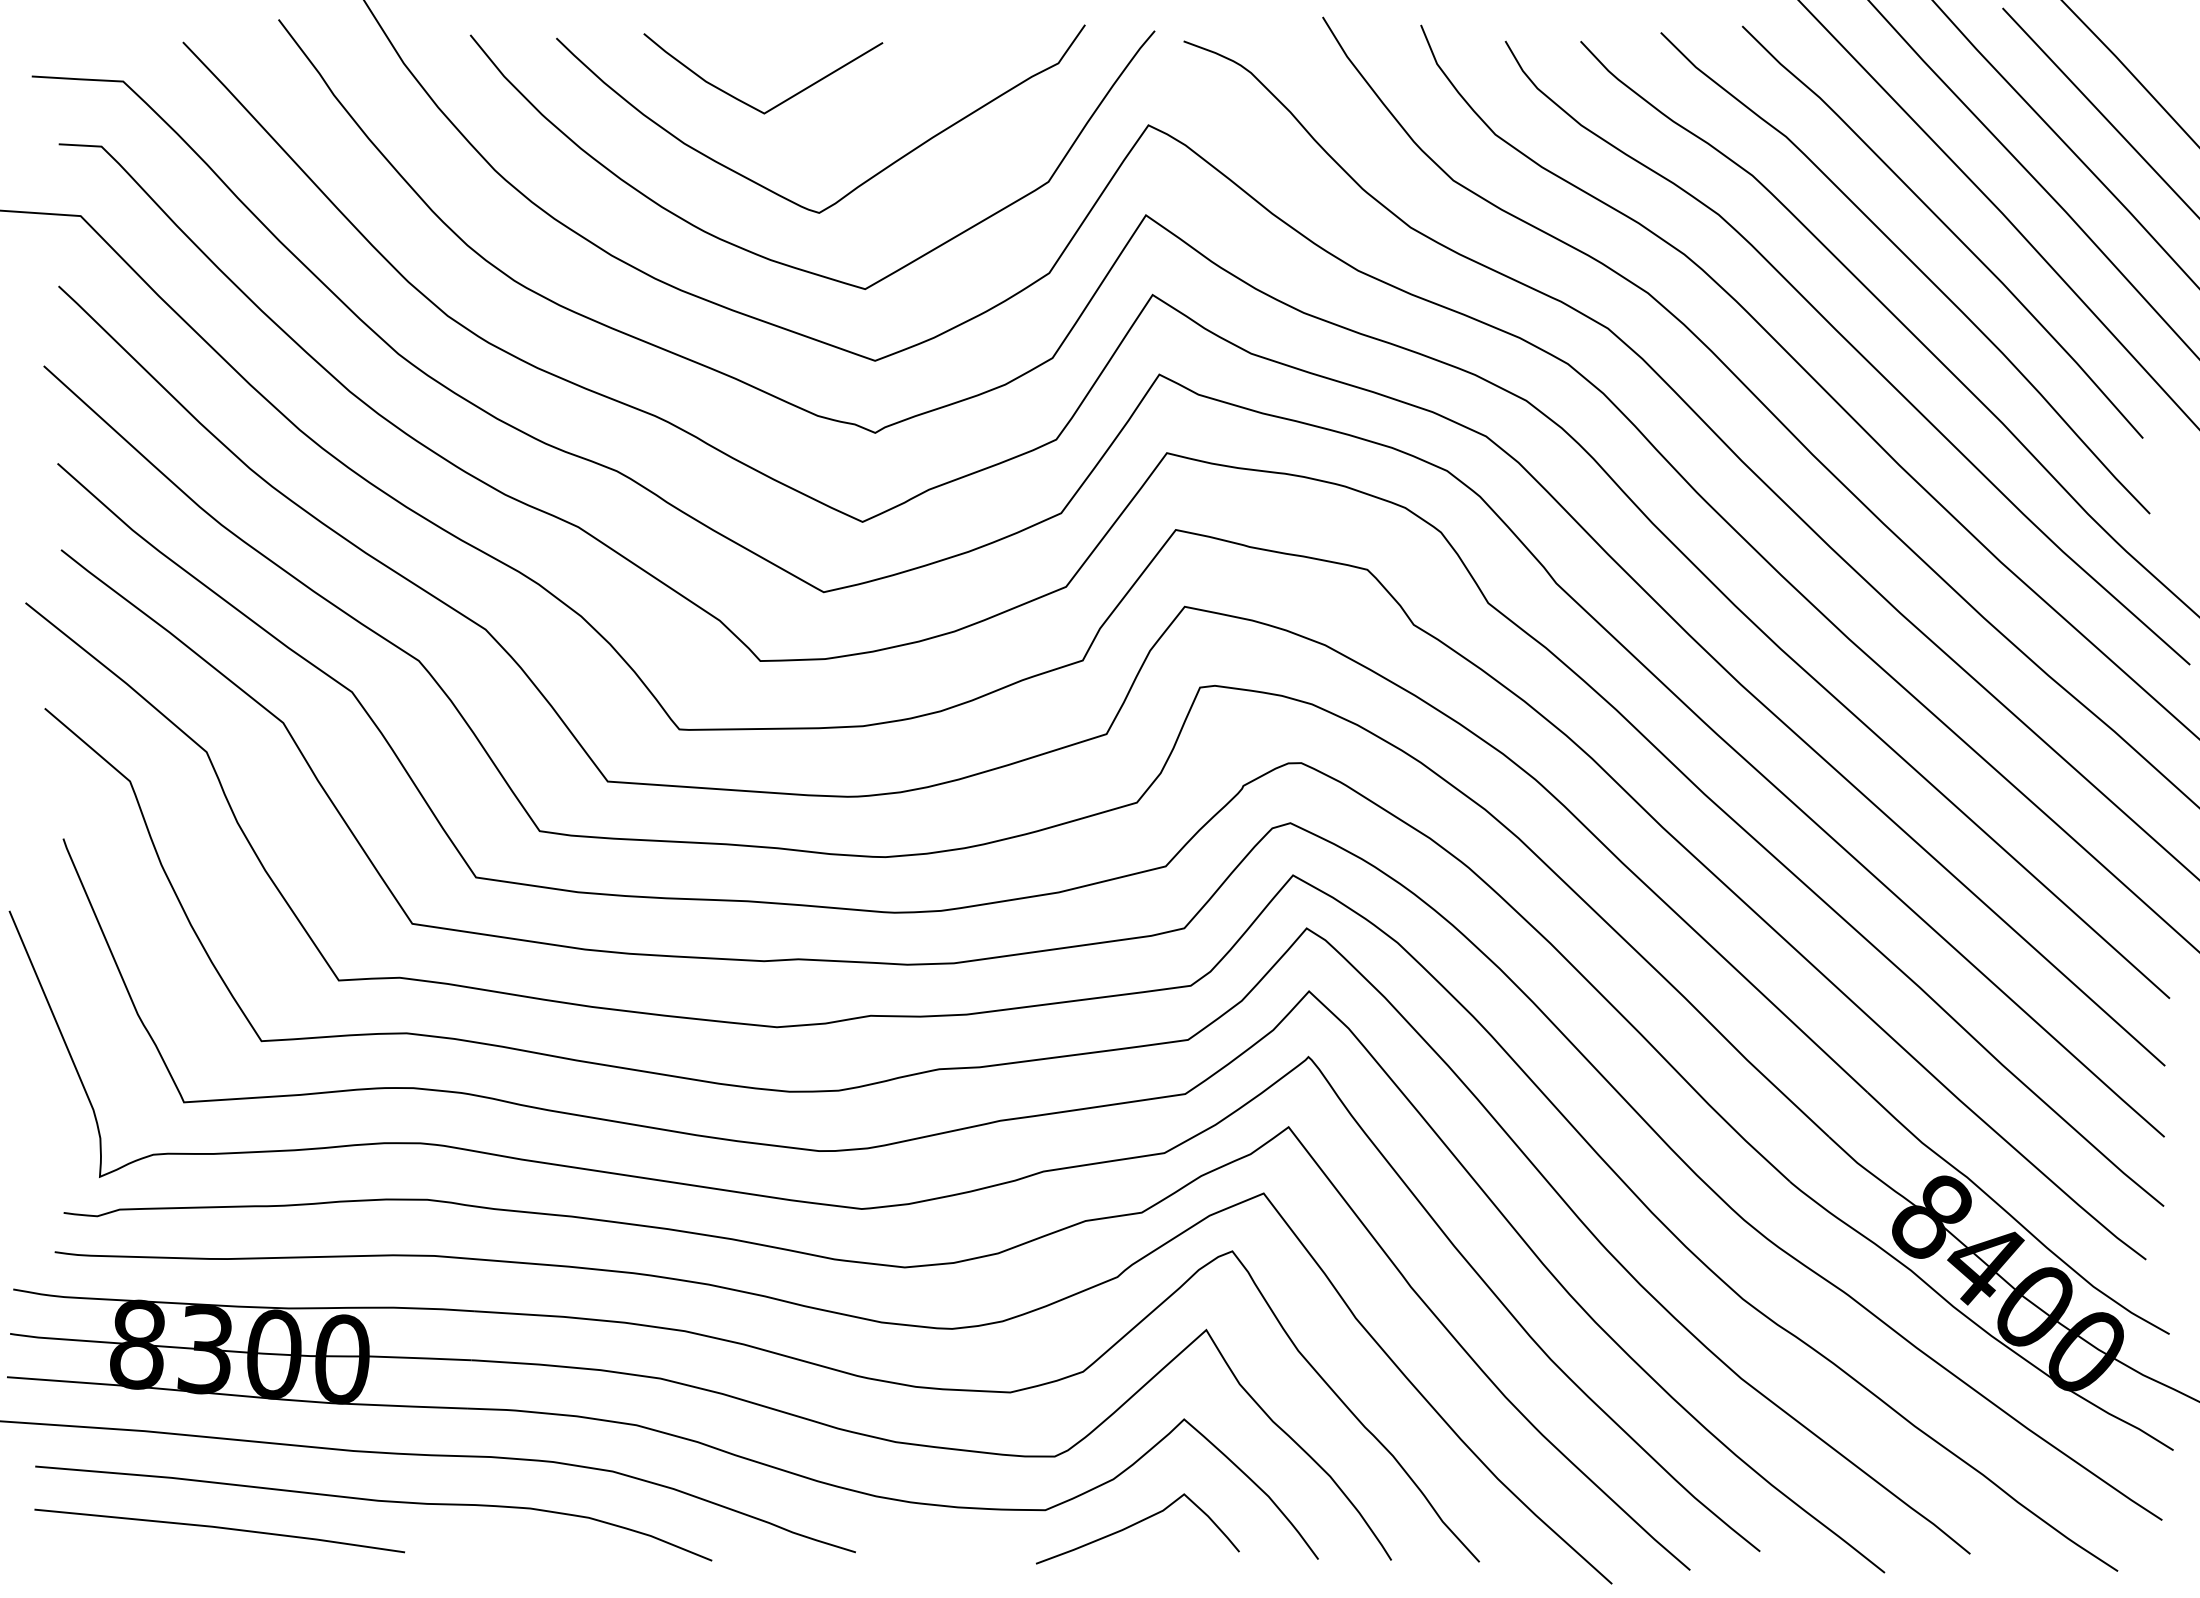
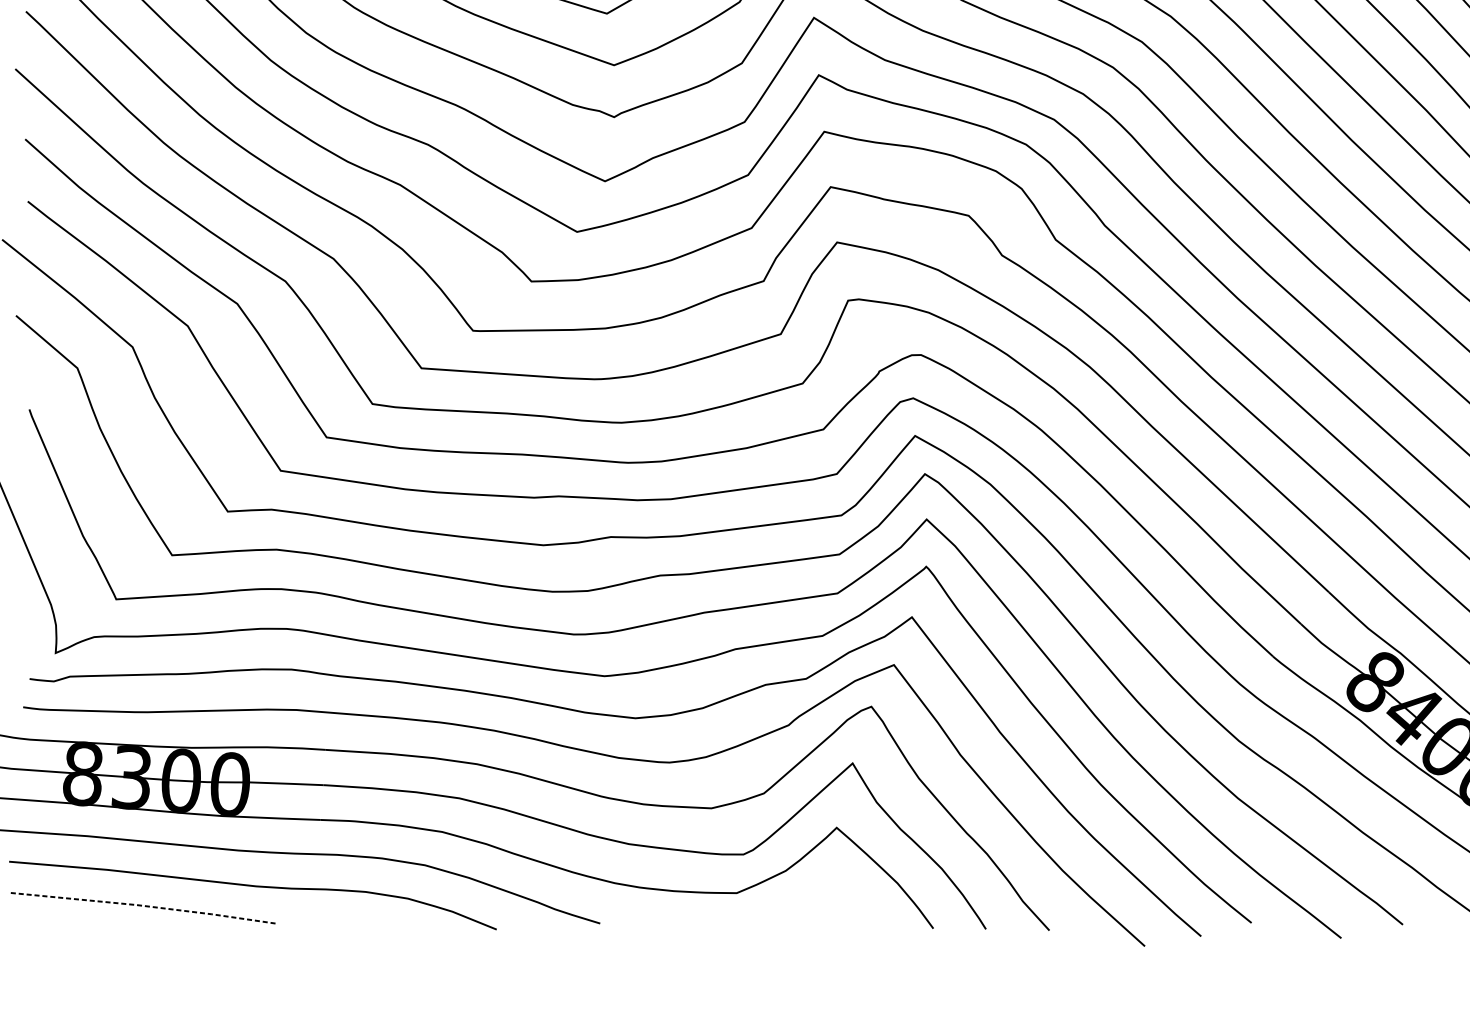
curve: (1136, 1524) -> (802, 903), removed
line: (220, 1527) -> (142, 905), solid -> dashed

